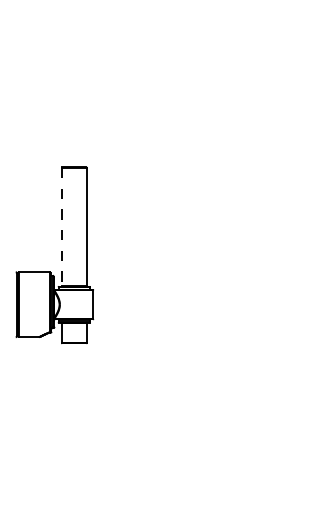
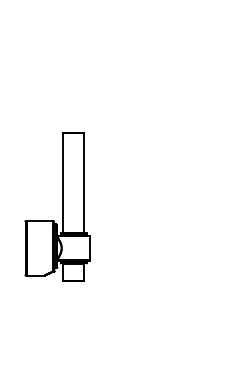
line: (61, 227) -> (63, 183), dashed -> solid

